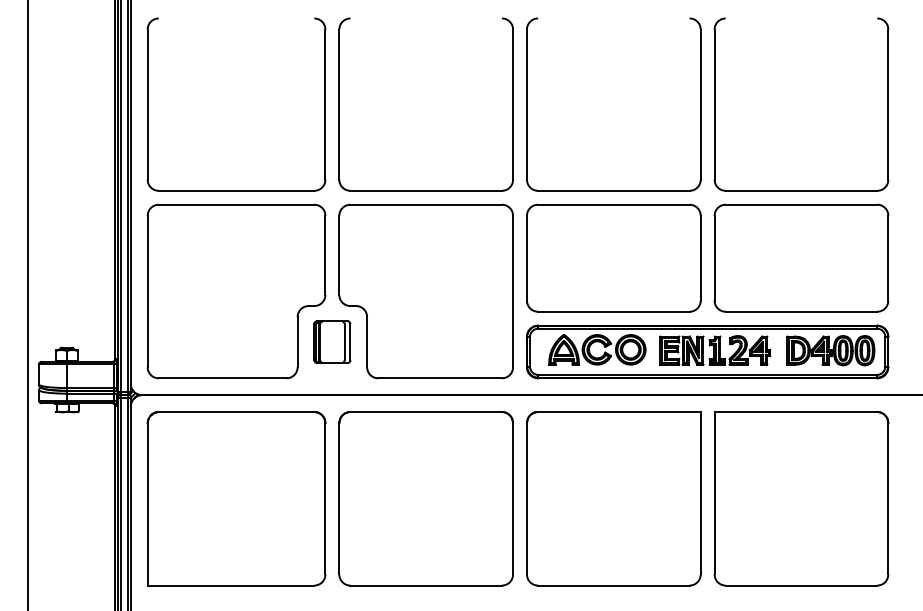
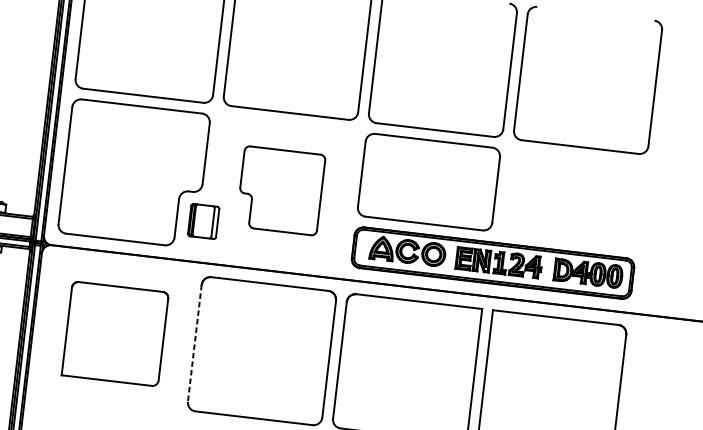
part: (801, 257) -> (574, 198), removed
part: (425, 291) -> (280, 190), size x0.6
part: (236, 498) -> (115, 333), size x0.7
line: (339, 498) -> (194, 343), solid -> dashed

